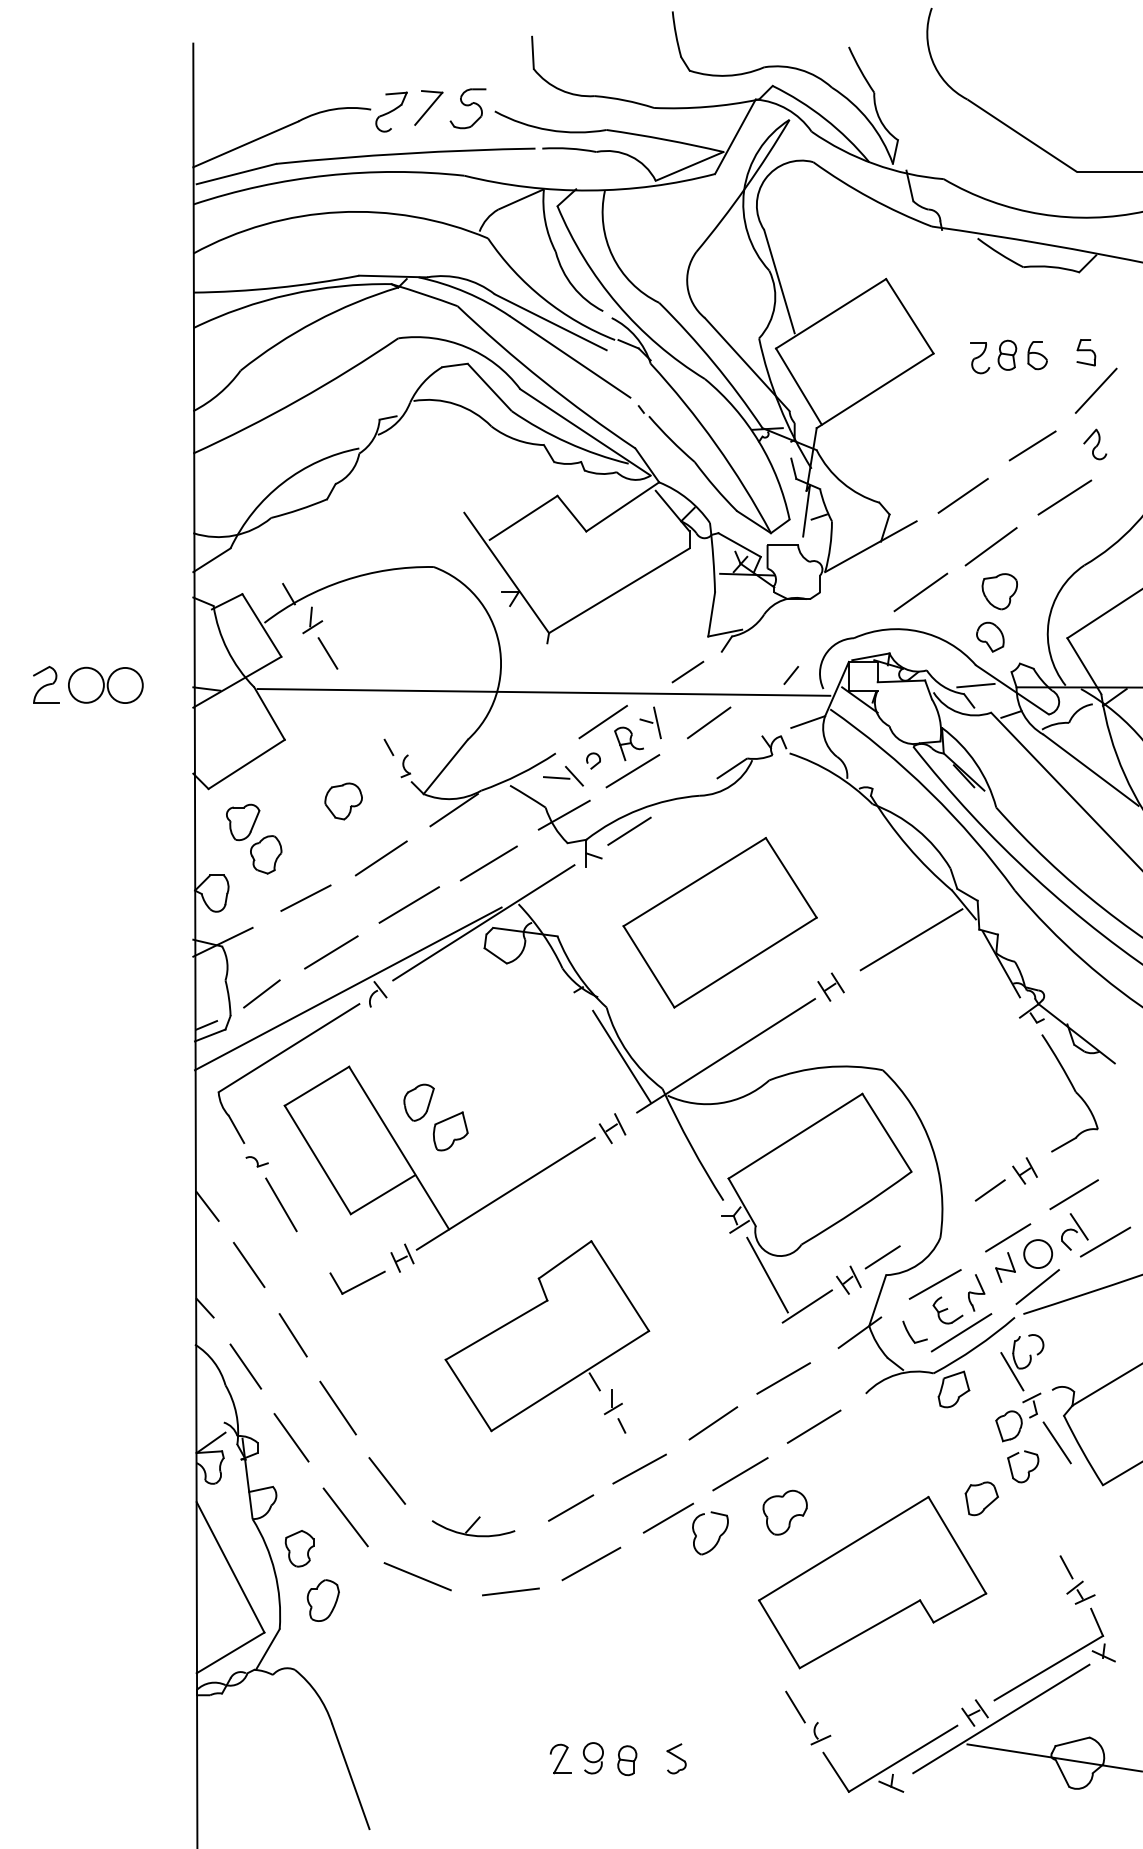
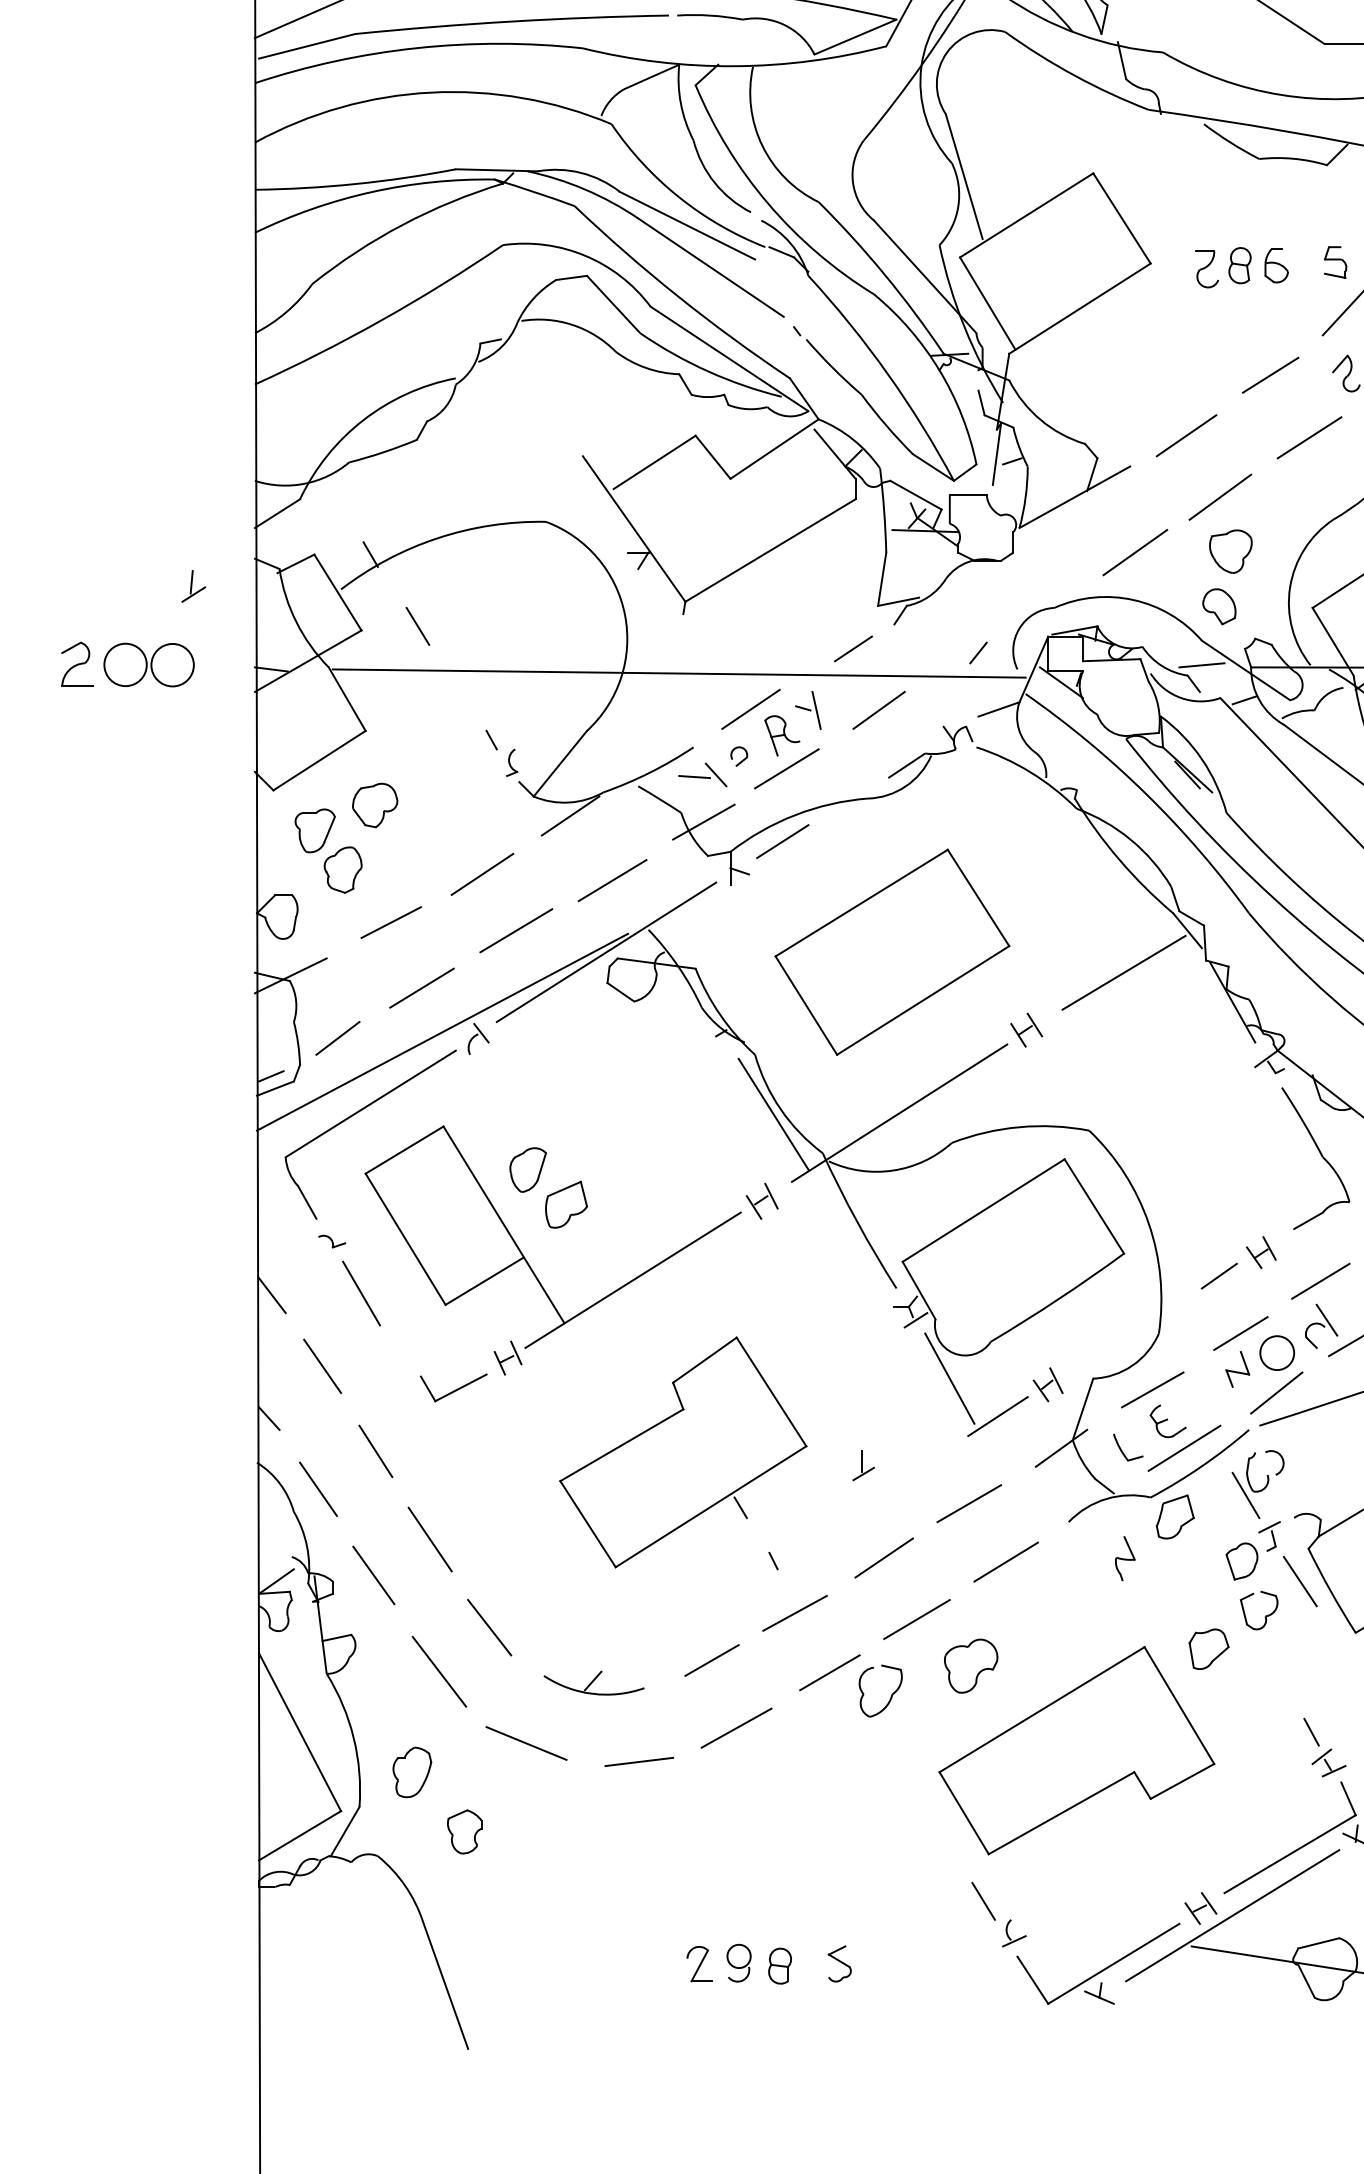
part: (312, 620) -> (193, 586), moved
part: (343, 801) -> (374, 805), moved
line: (882, 1257) -> (1088, 1357), removed
part: (976, 1292) -> (1125, 1558), moved
part: (613, 1402) -> (863, 1466), moved
part: (299, 1548) -> (464, 1831), moved

